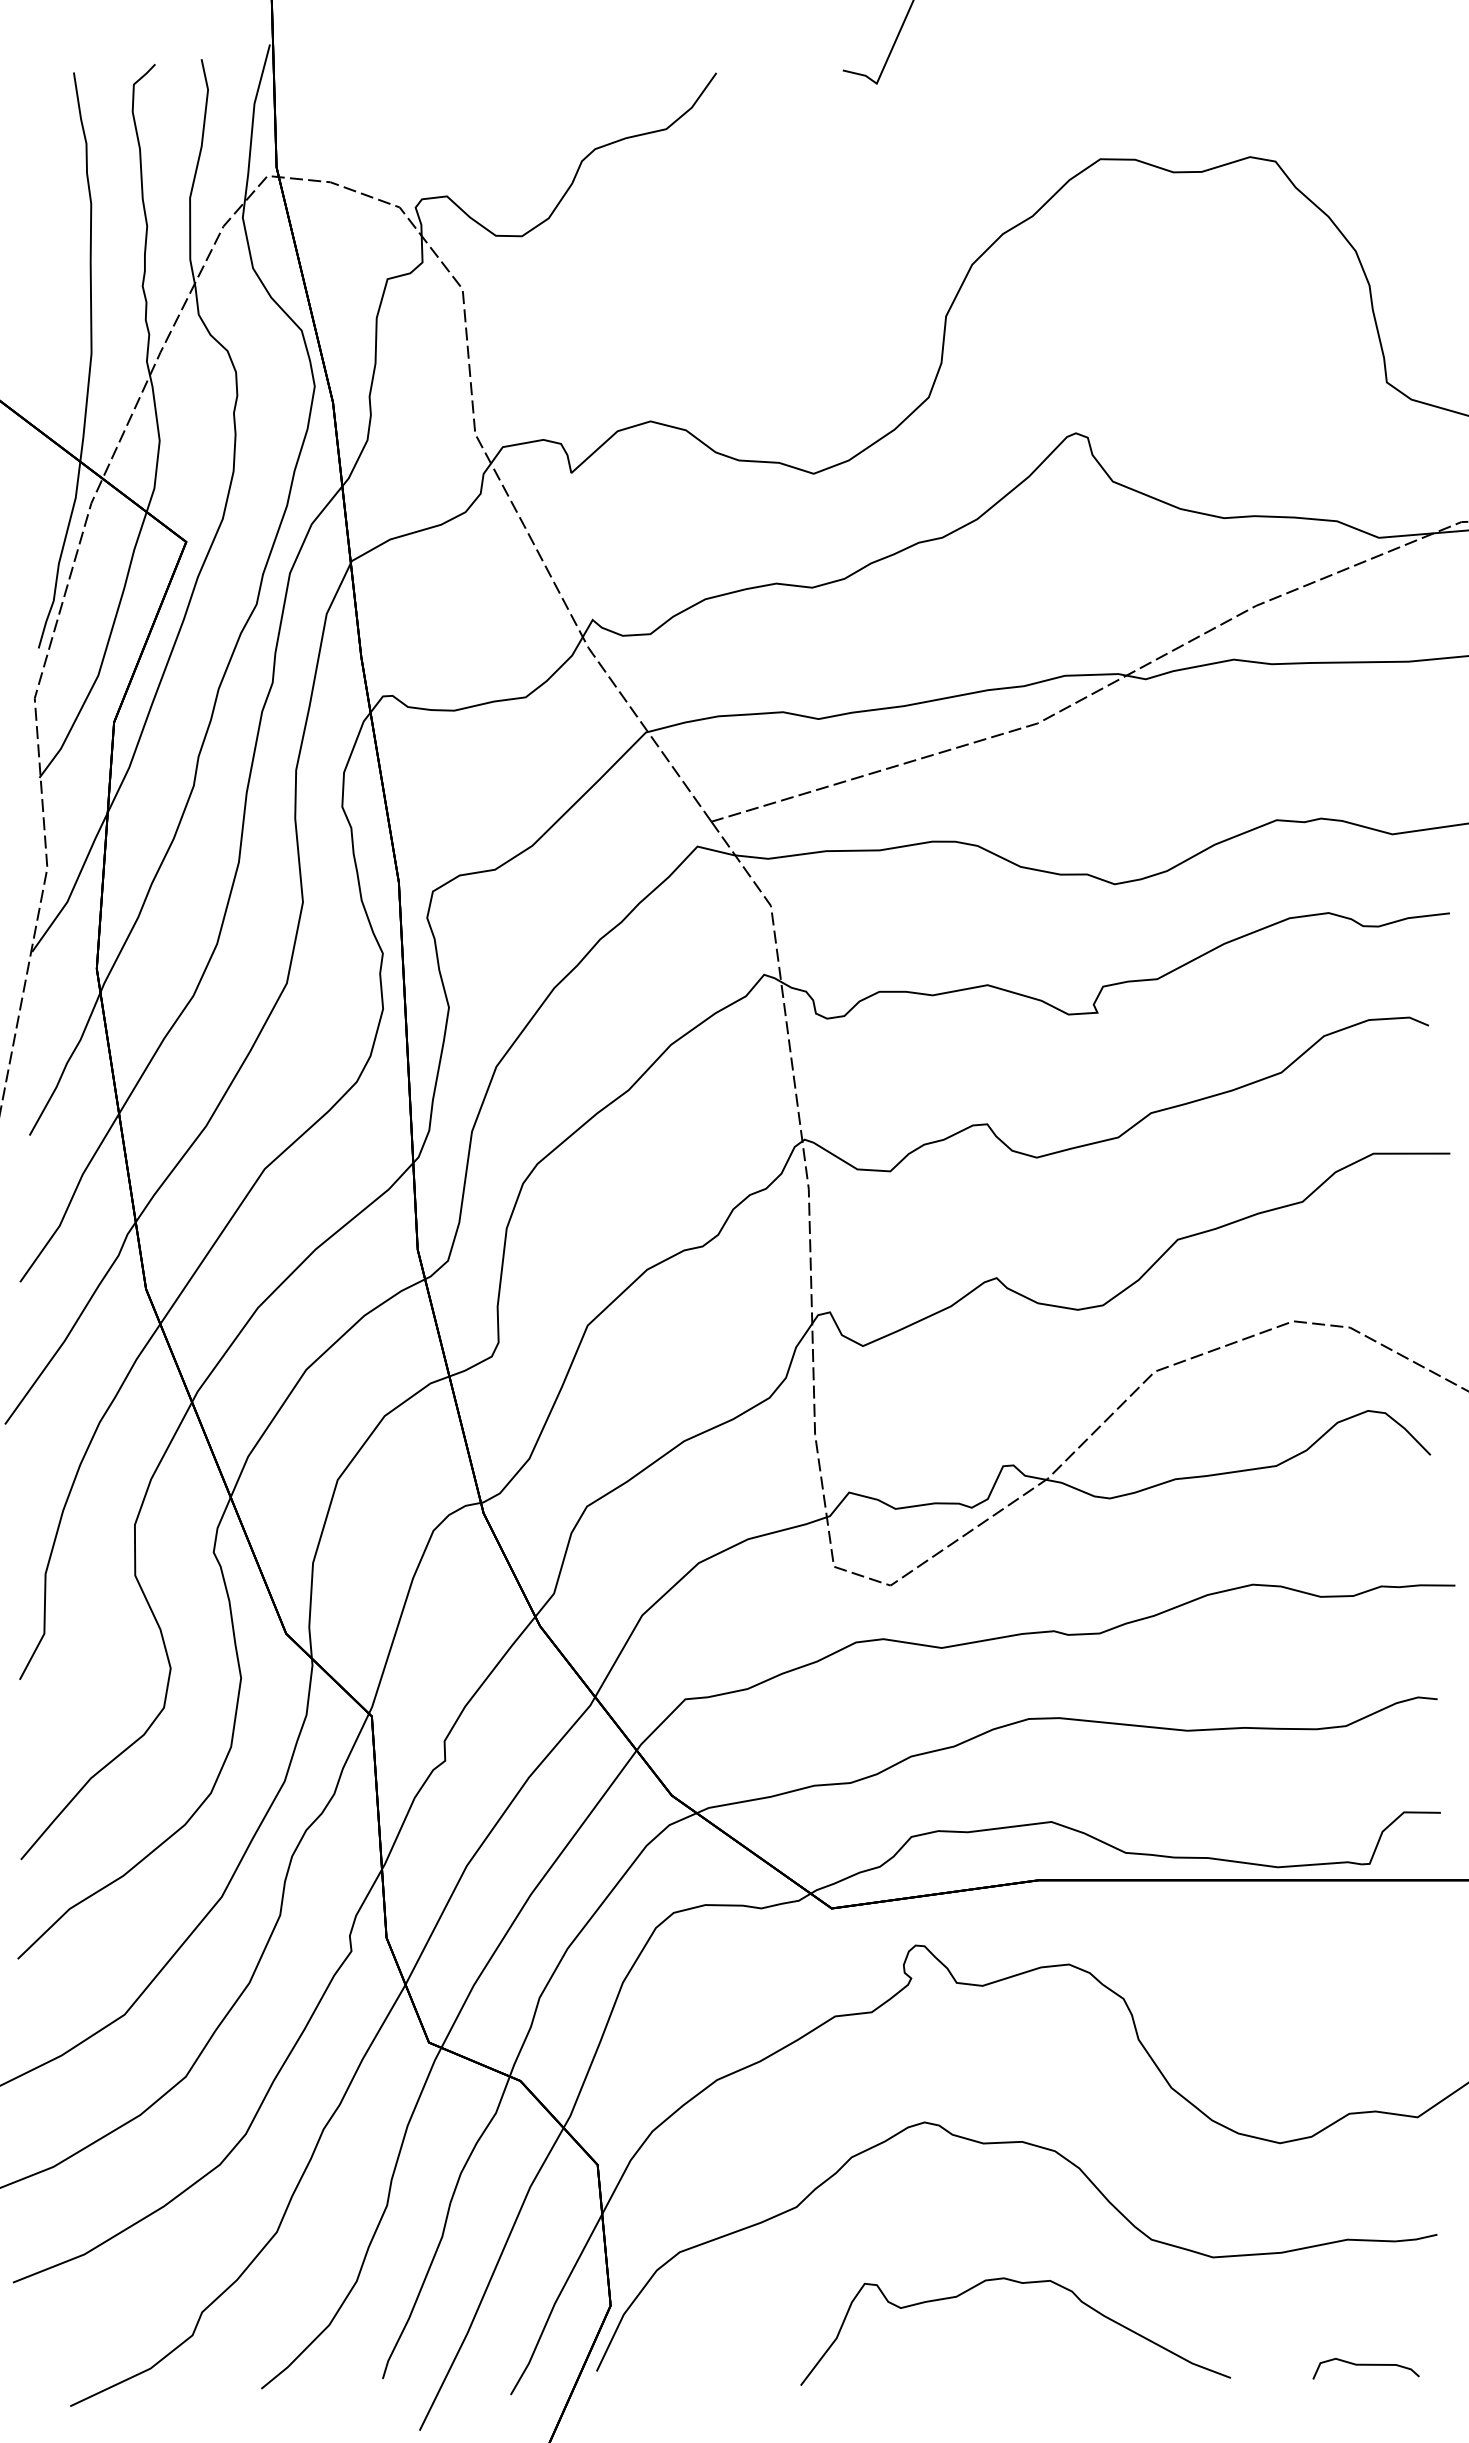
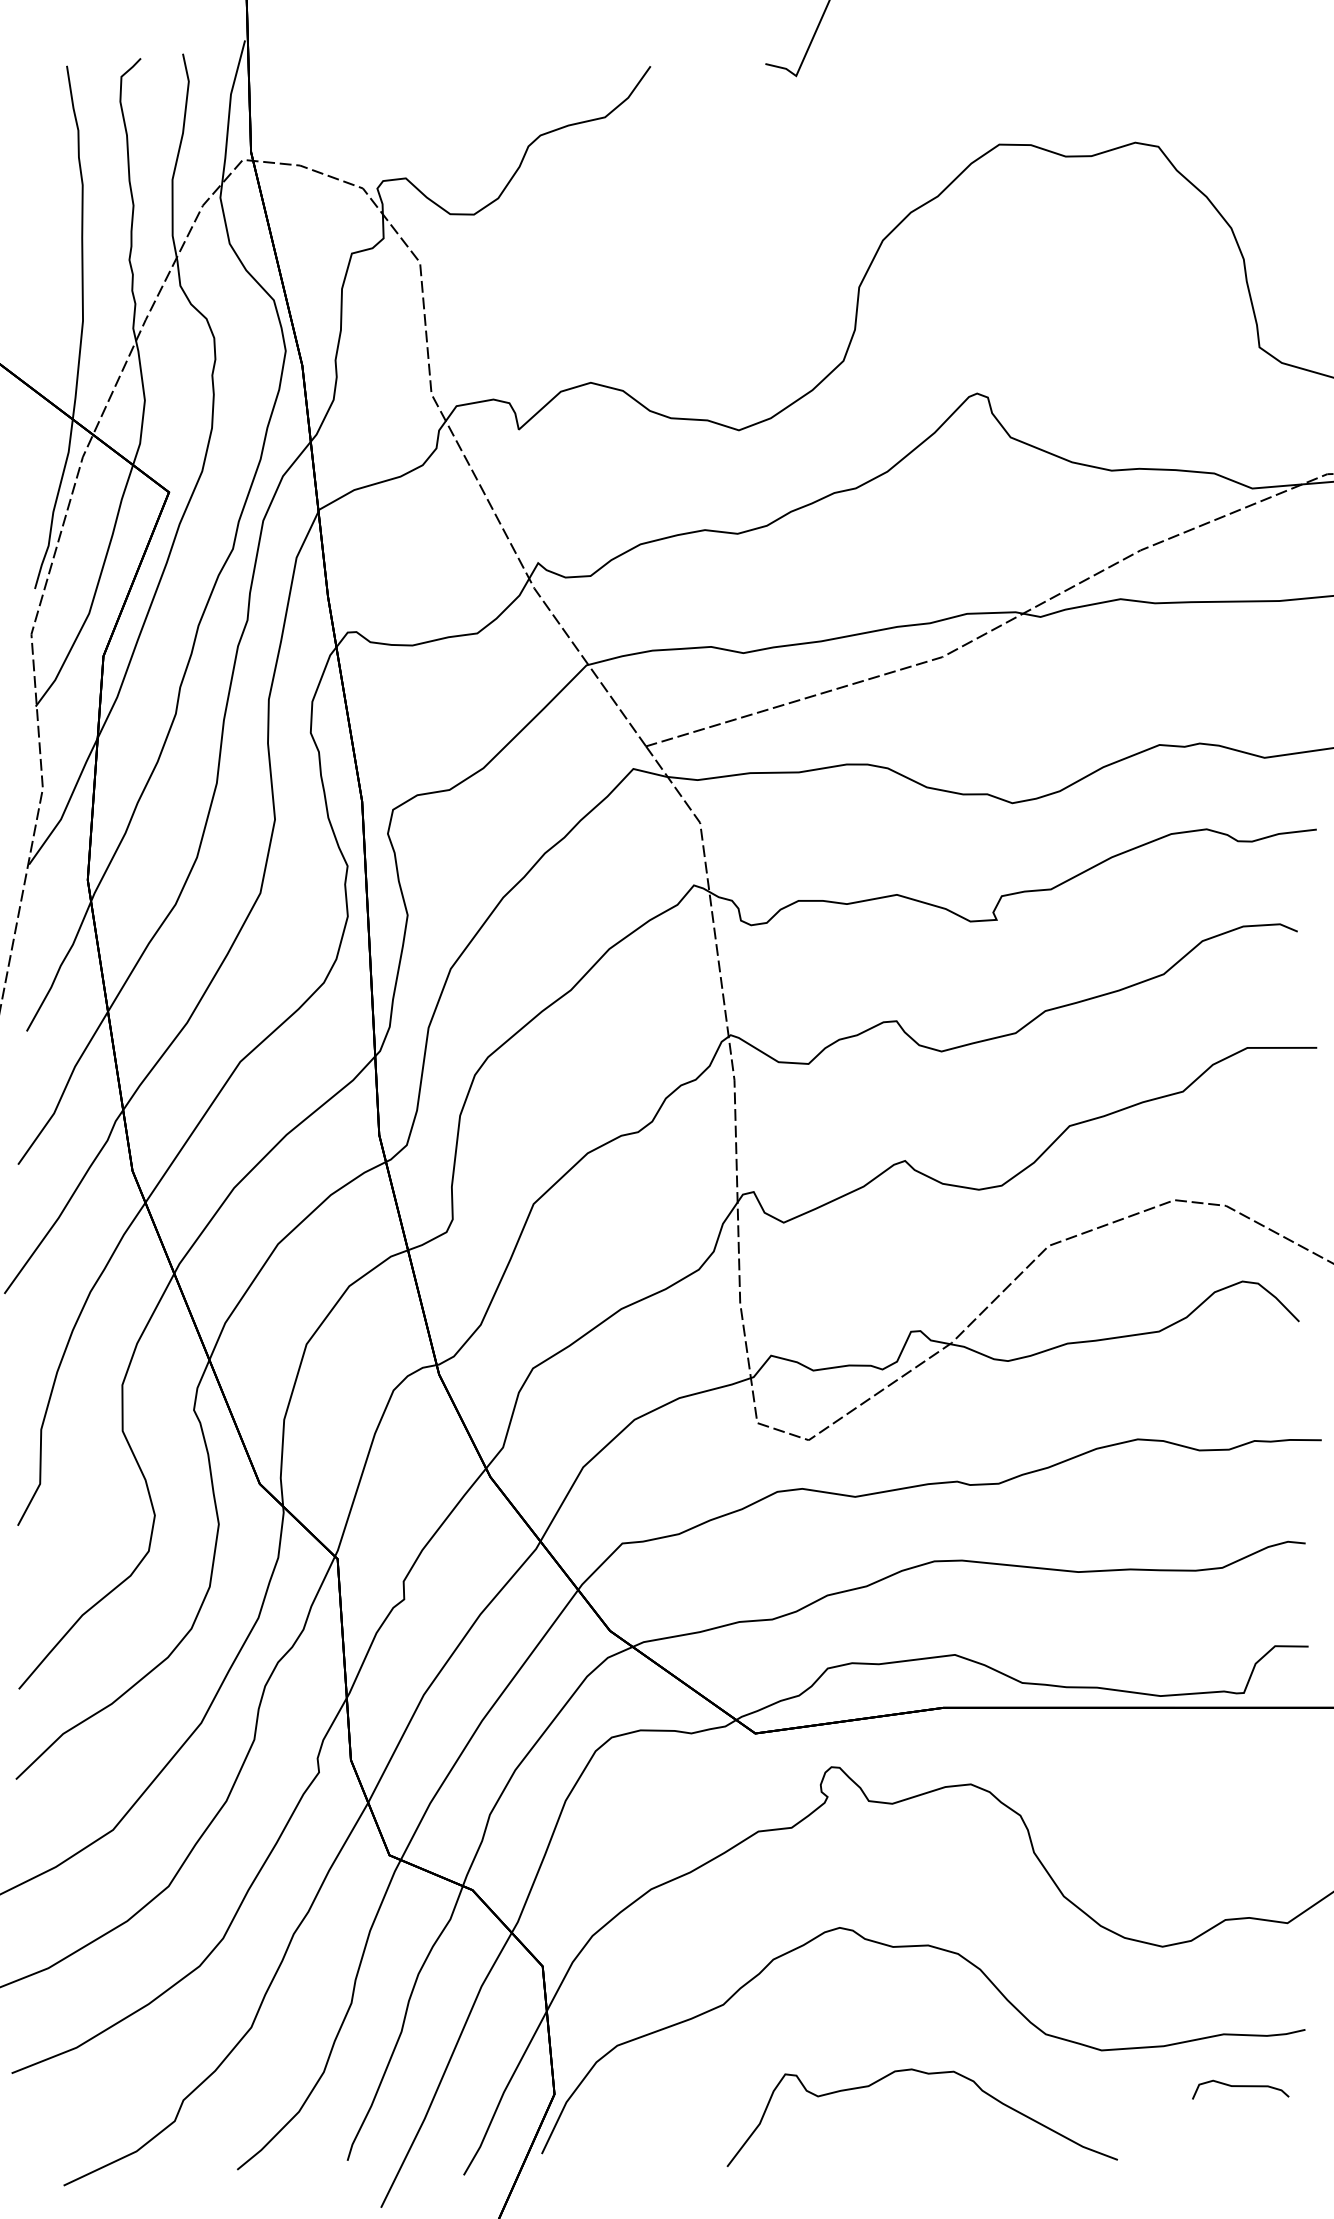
curve: (1365, 2365) -> (1240, 2086), moved

